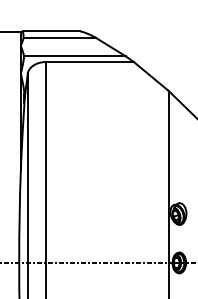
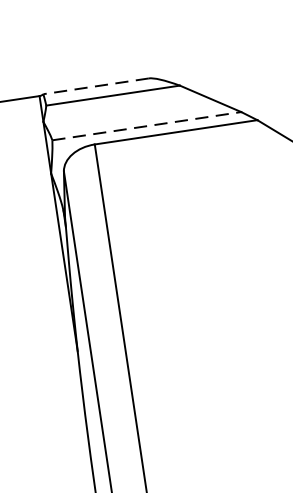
line: (50, 31) -> (94, 86), solid -> dashed
line: (75, 56) -> (147, 126), solid -> dashed

